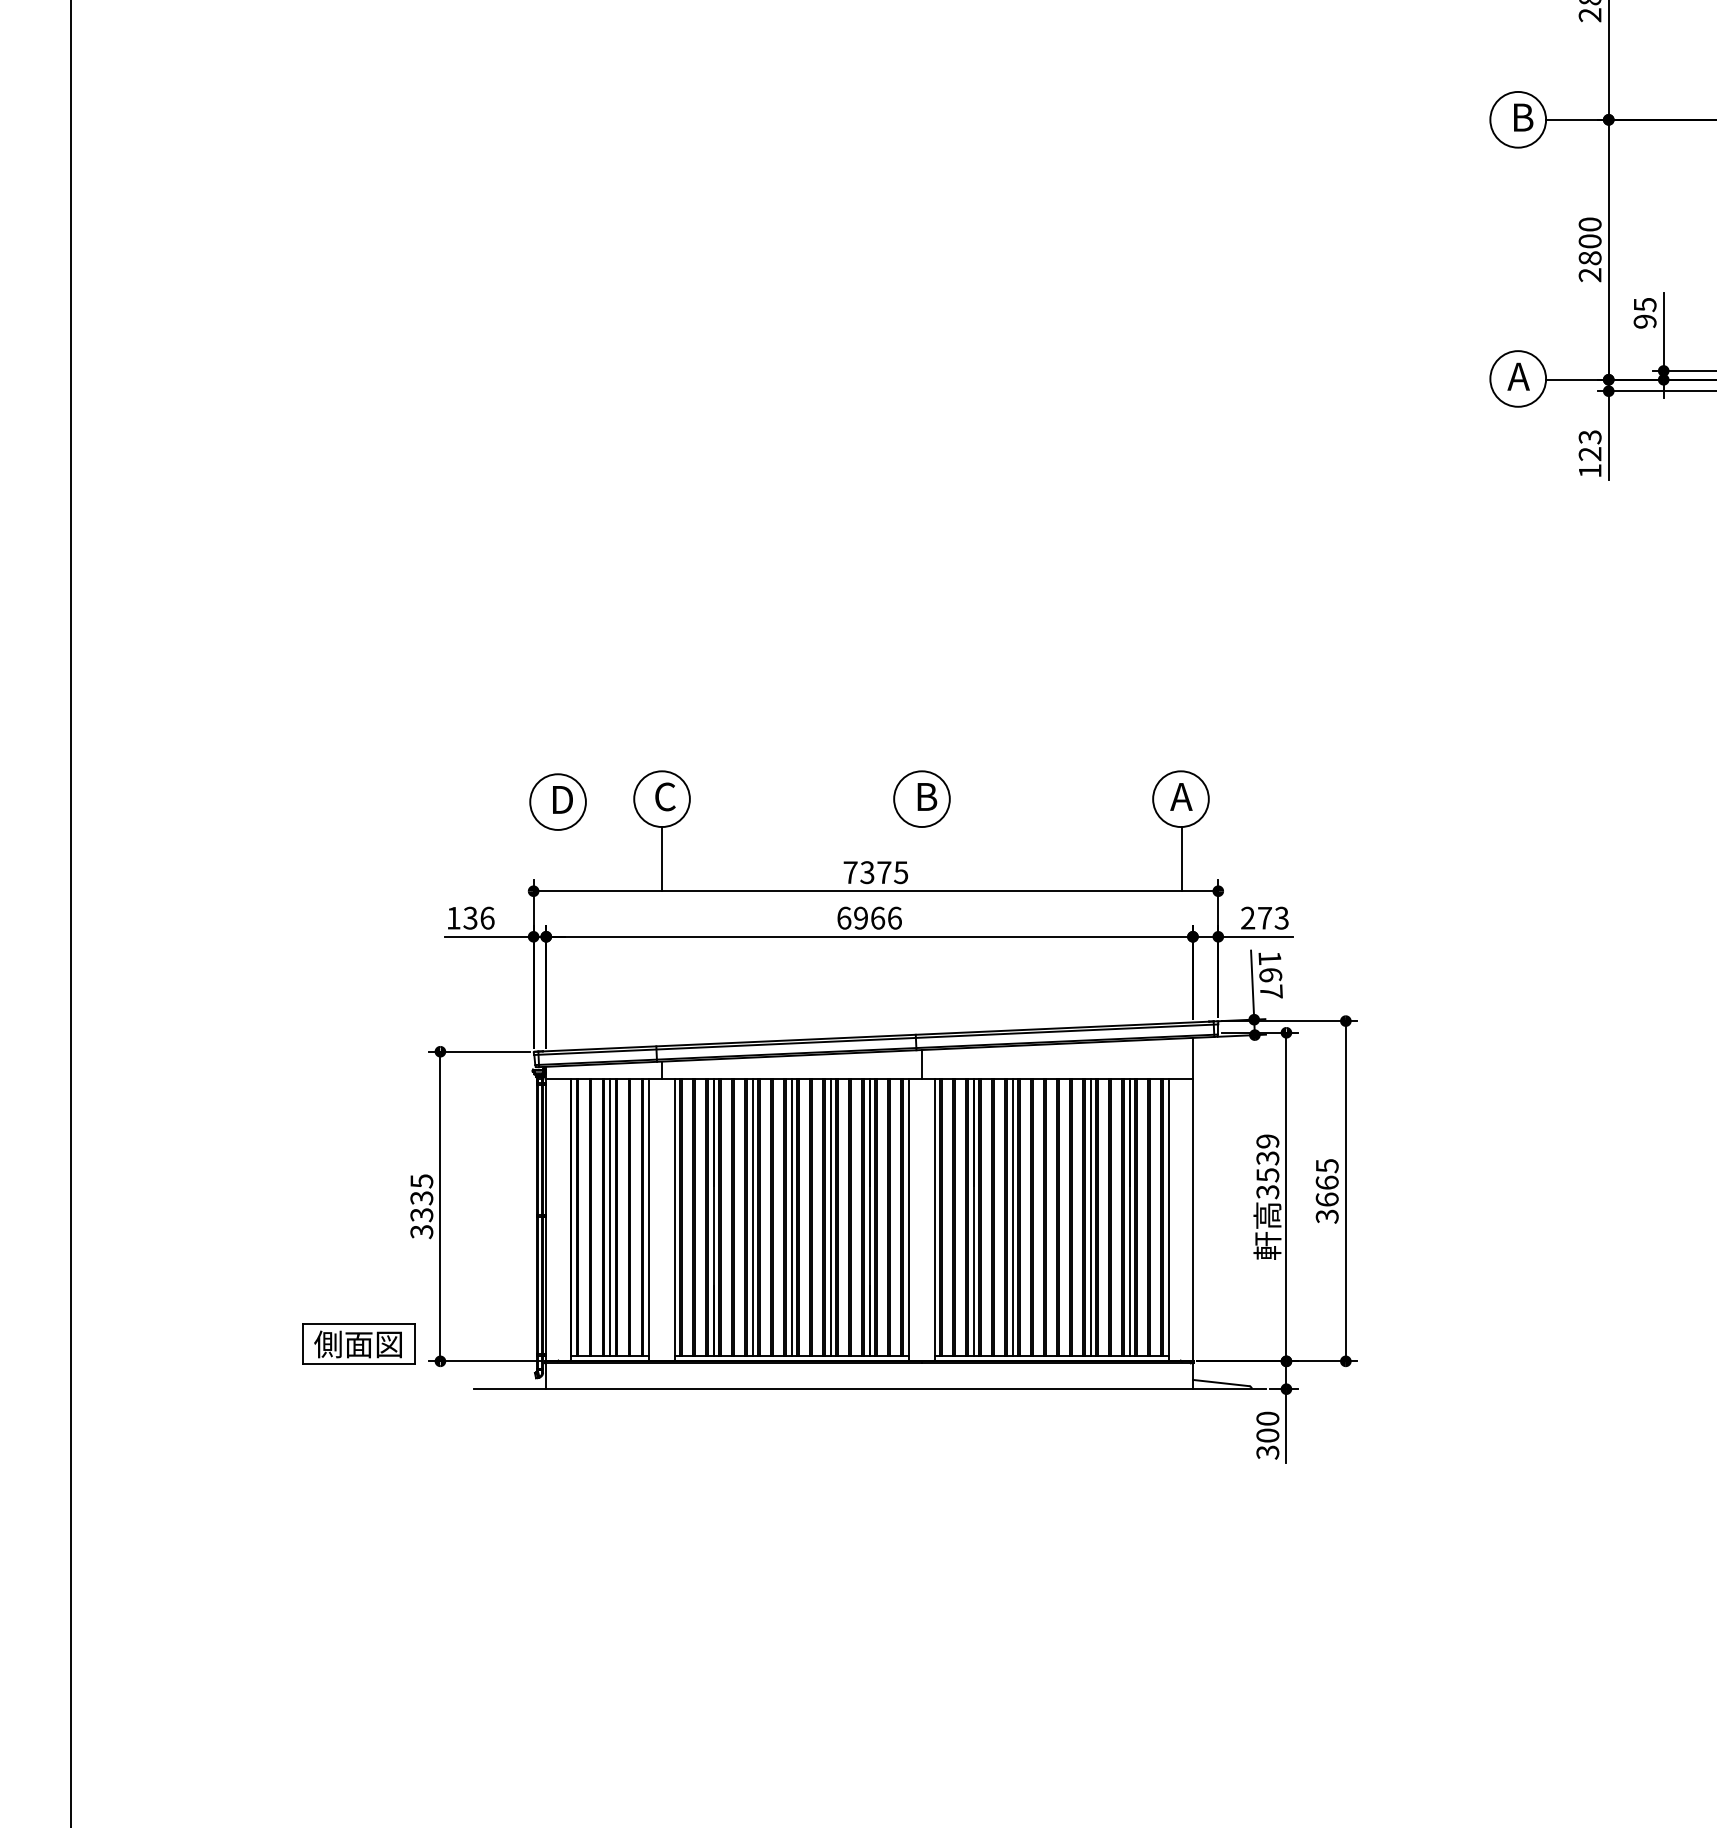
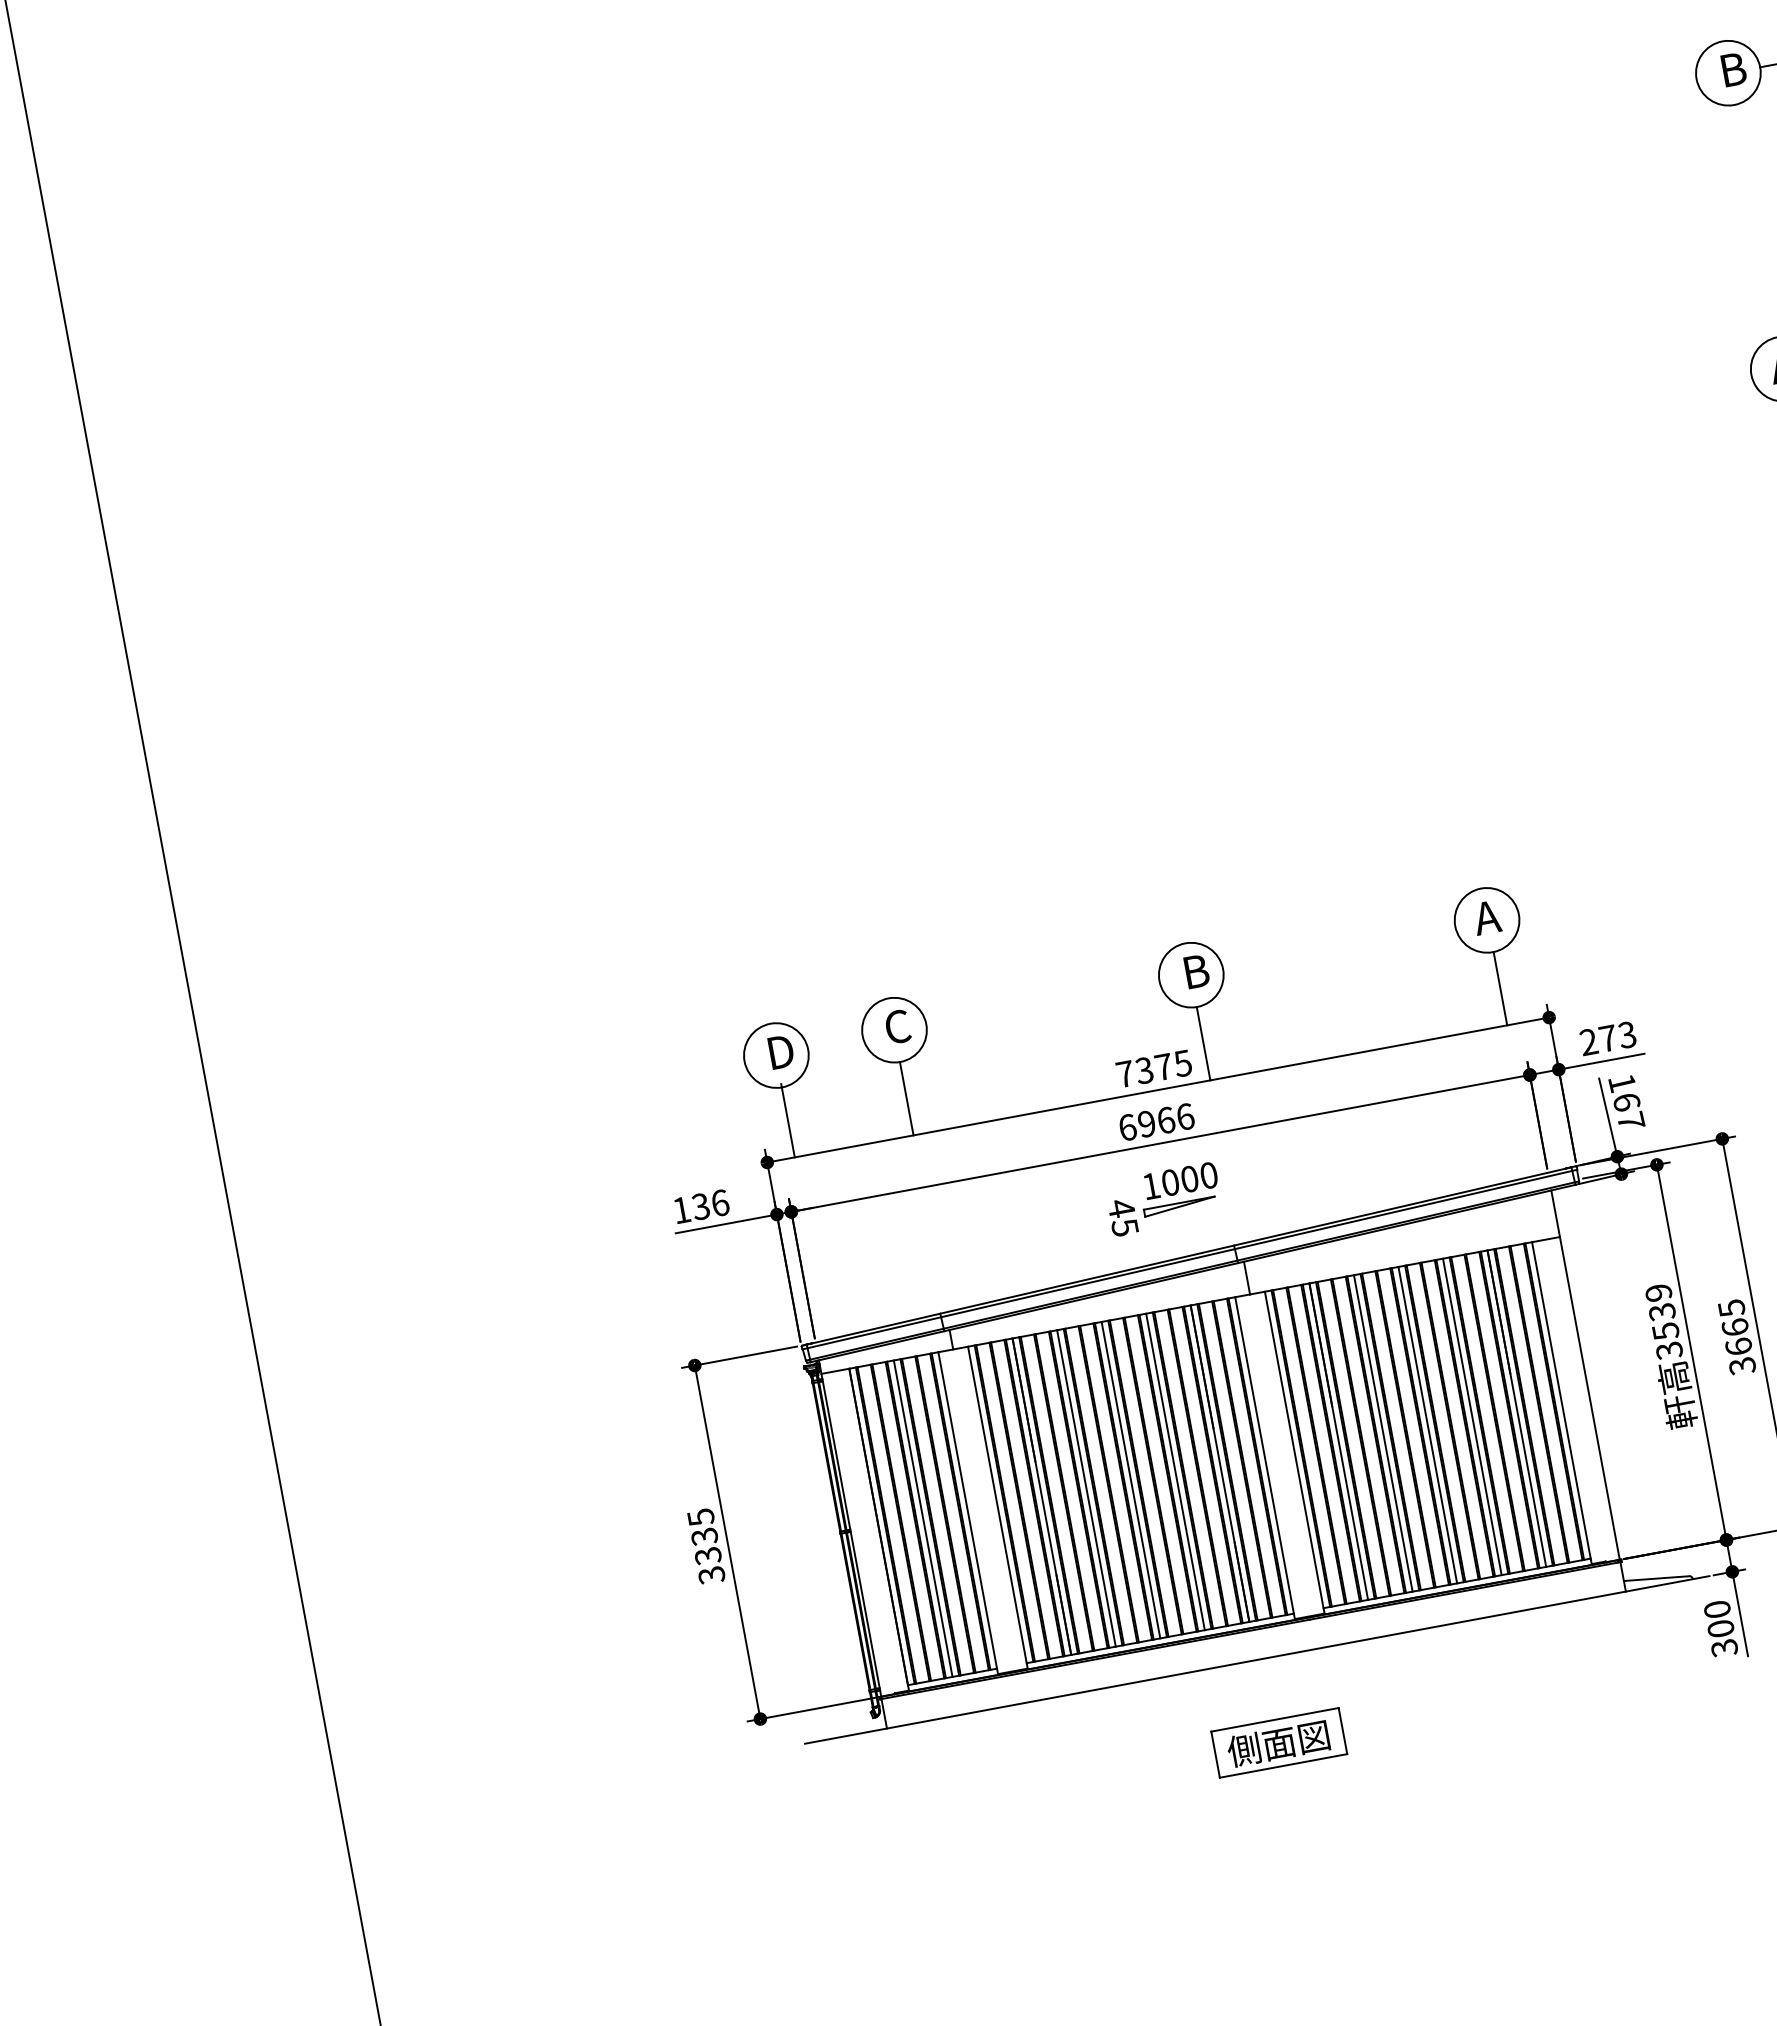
line: (557, 859) -> (787, 1121), added
line: (921, 859) -> (1203, 1044), added
part: (863, 984) -> (1163, 1199), added
line: (1051, 1216) -> (1427, 1424), added
part: (358, 1343) -> (1278, 1742), moved

